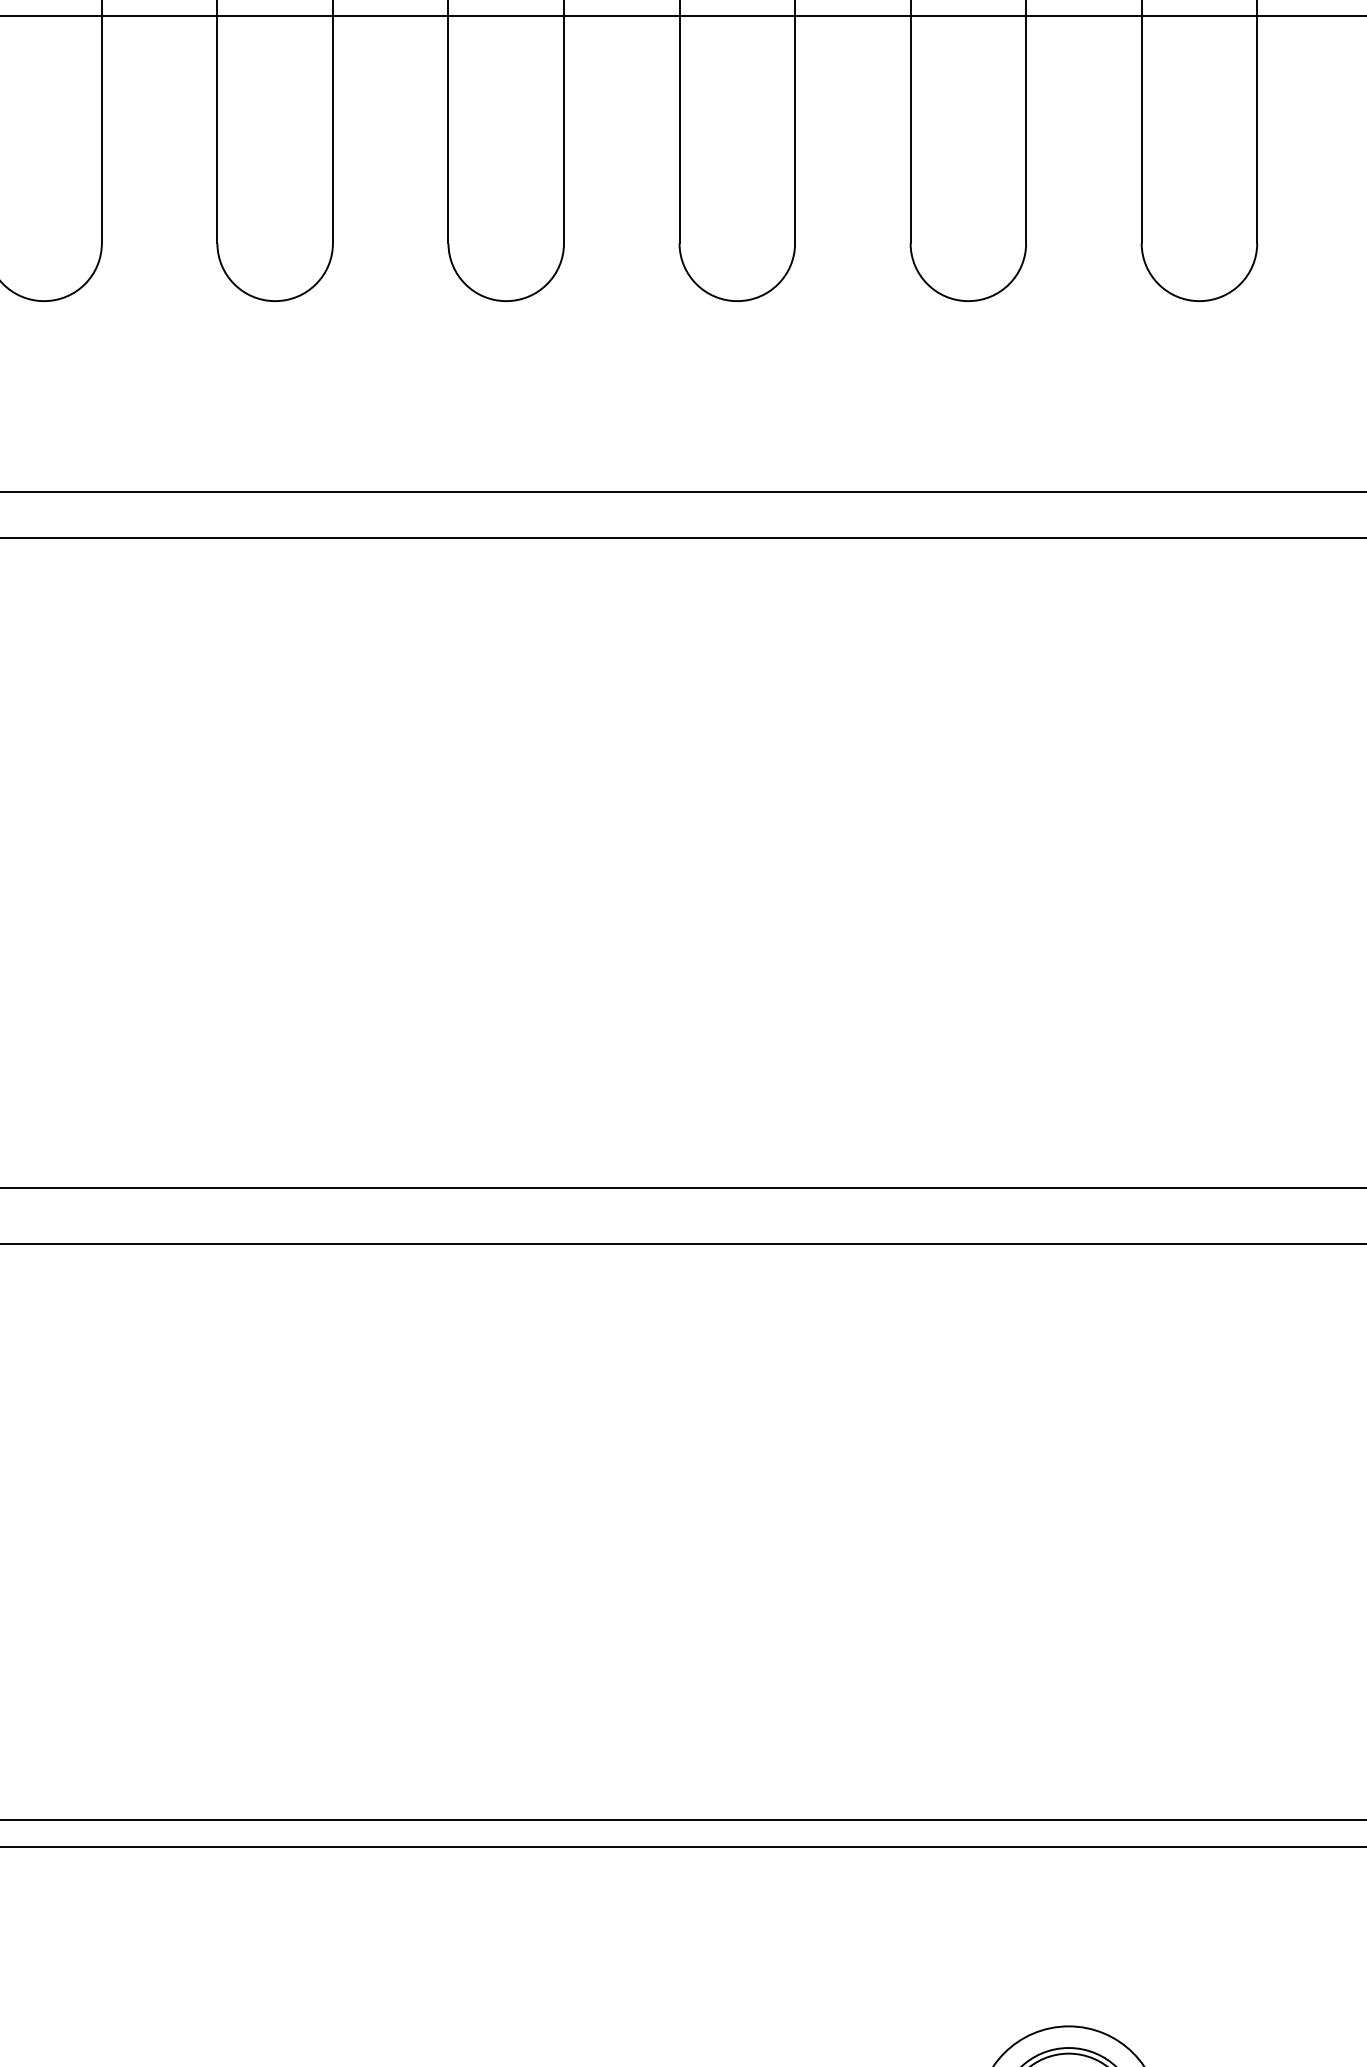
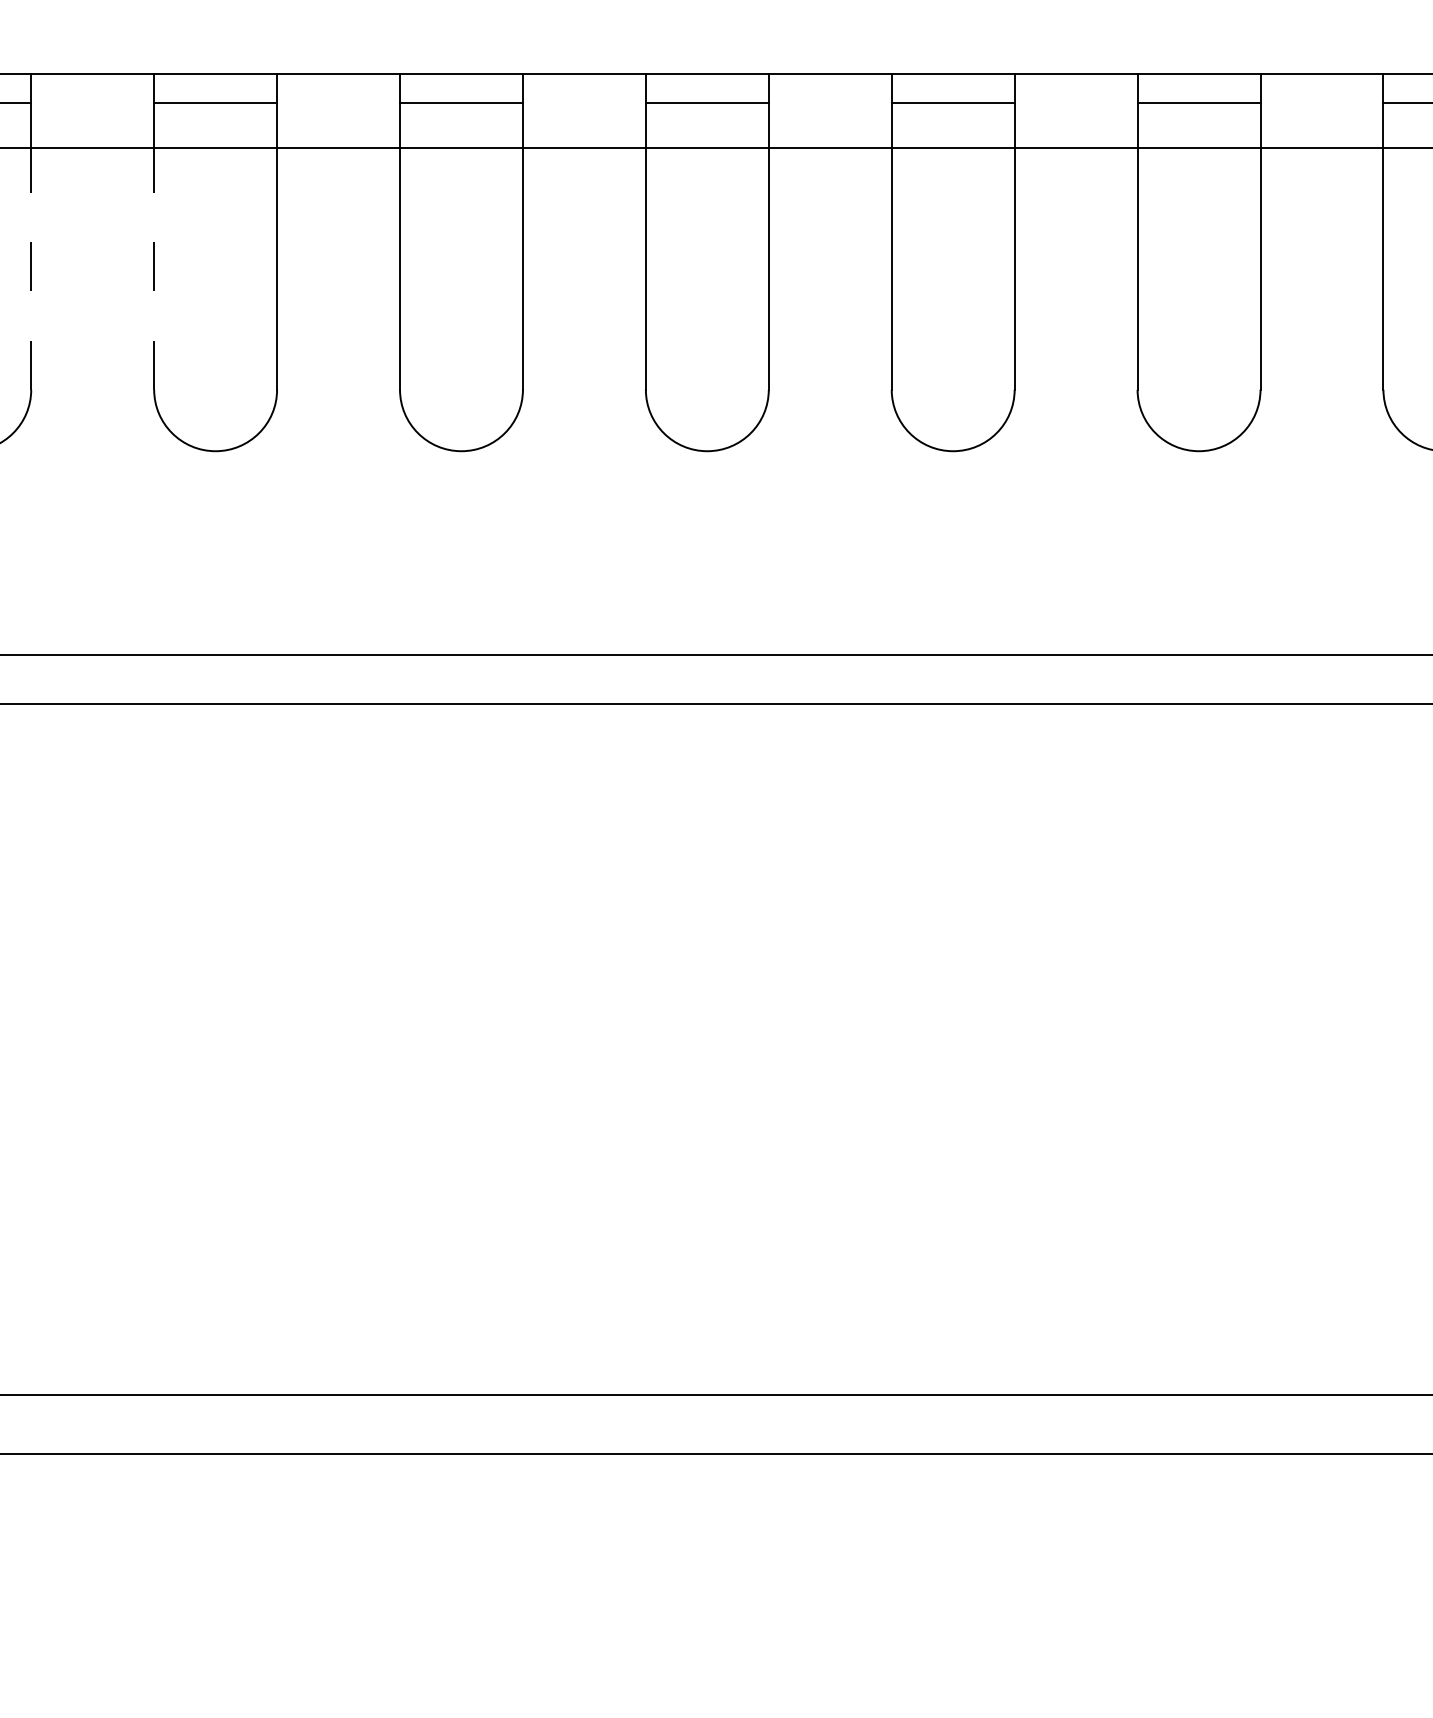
line: (101, 129) -> (30, 268), solid -> dashed
line: (217, 129) -> (154, 268), solid -> dashed

